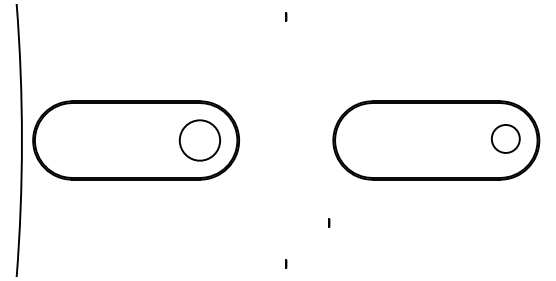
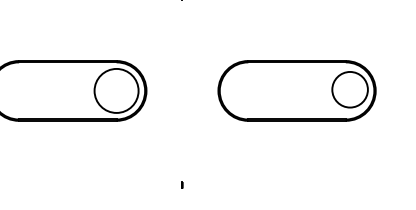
circle: (505, 138) -> (349, 89), size x1.67
circle: (199, 140) -> (116, 90), size x1.43
part: (329, 222) -> (215, 153), removed

